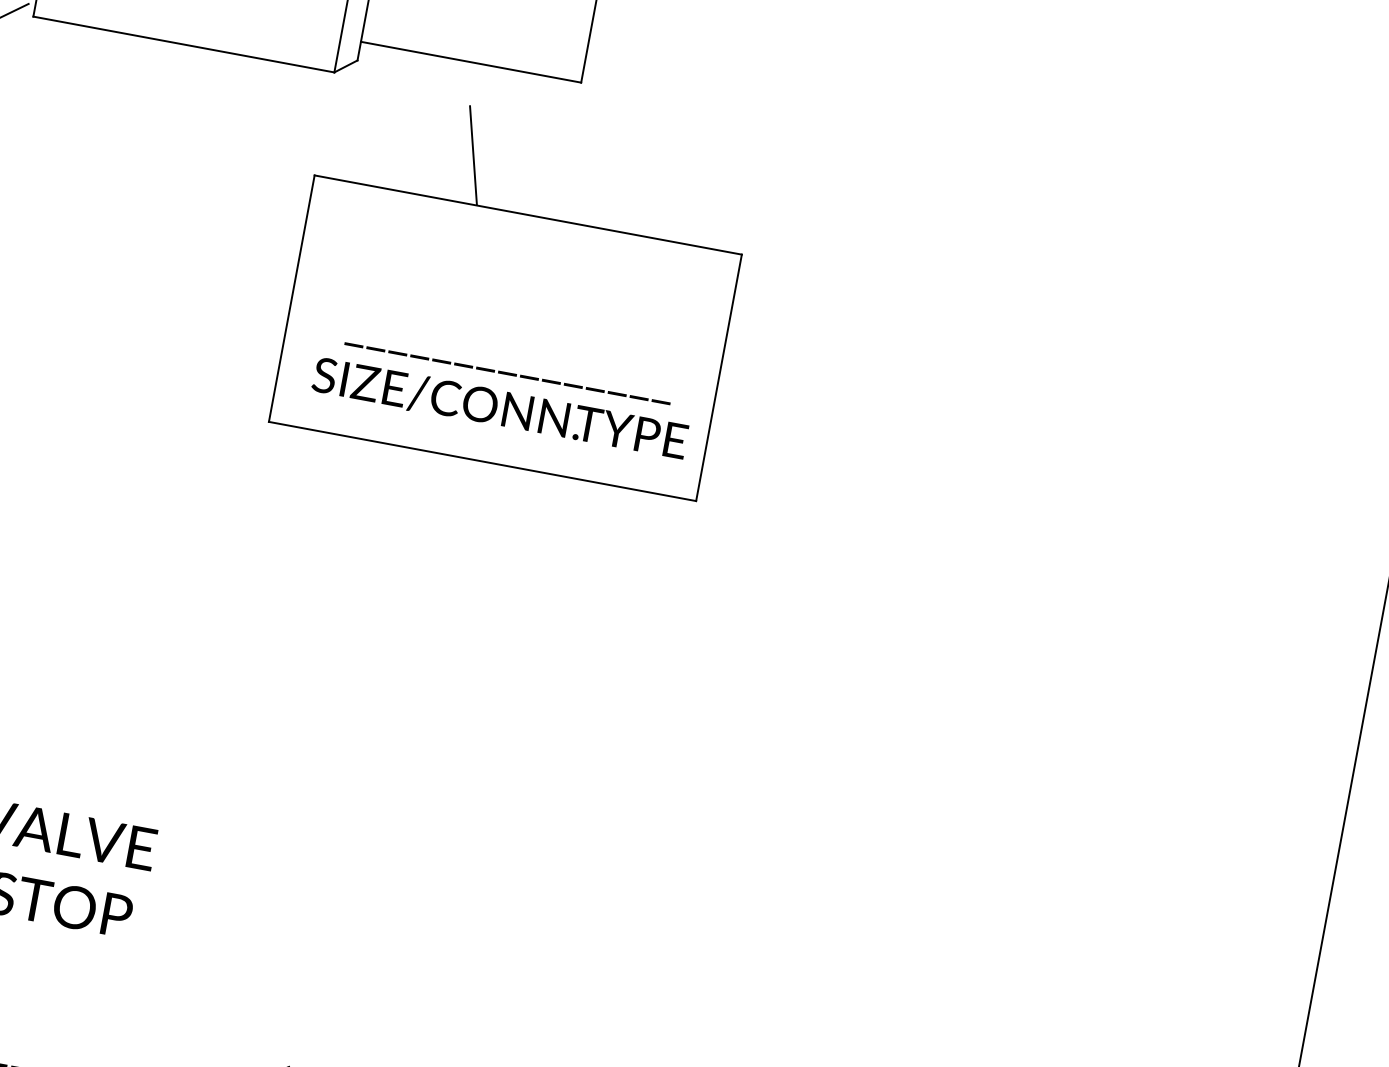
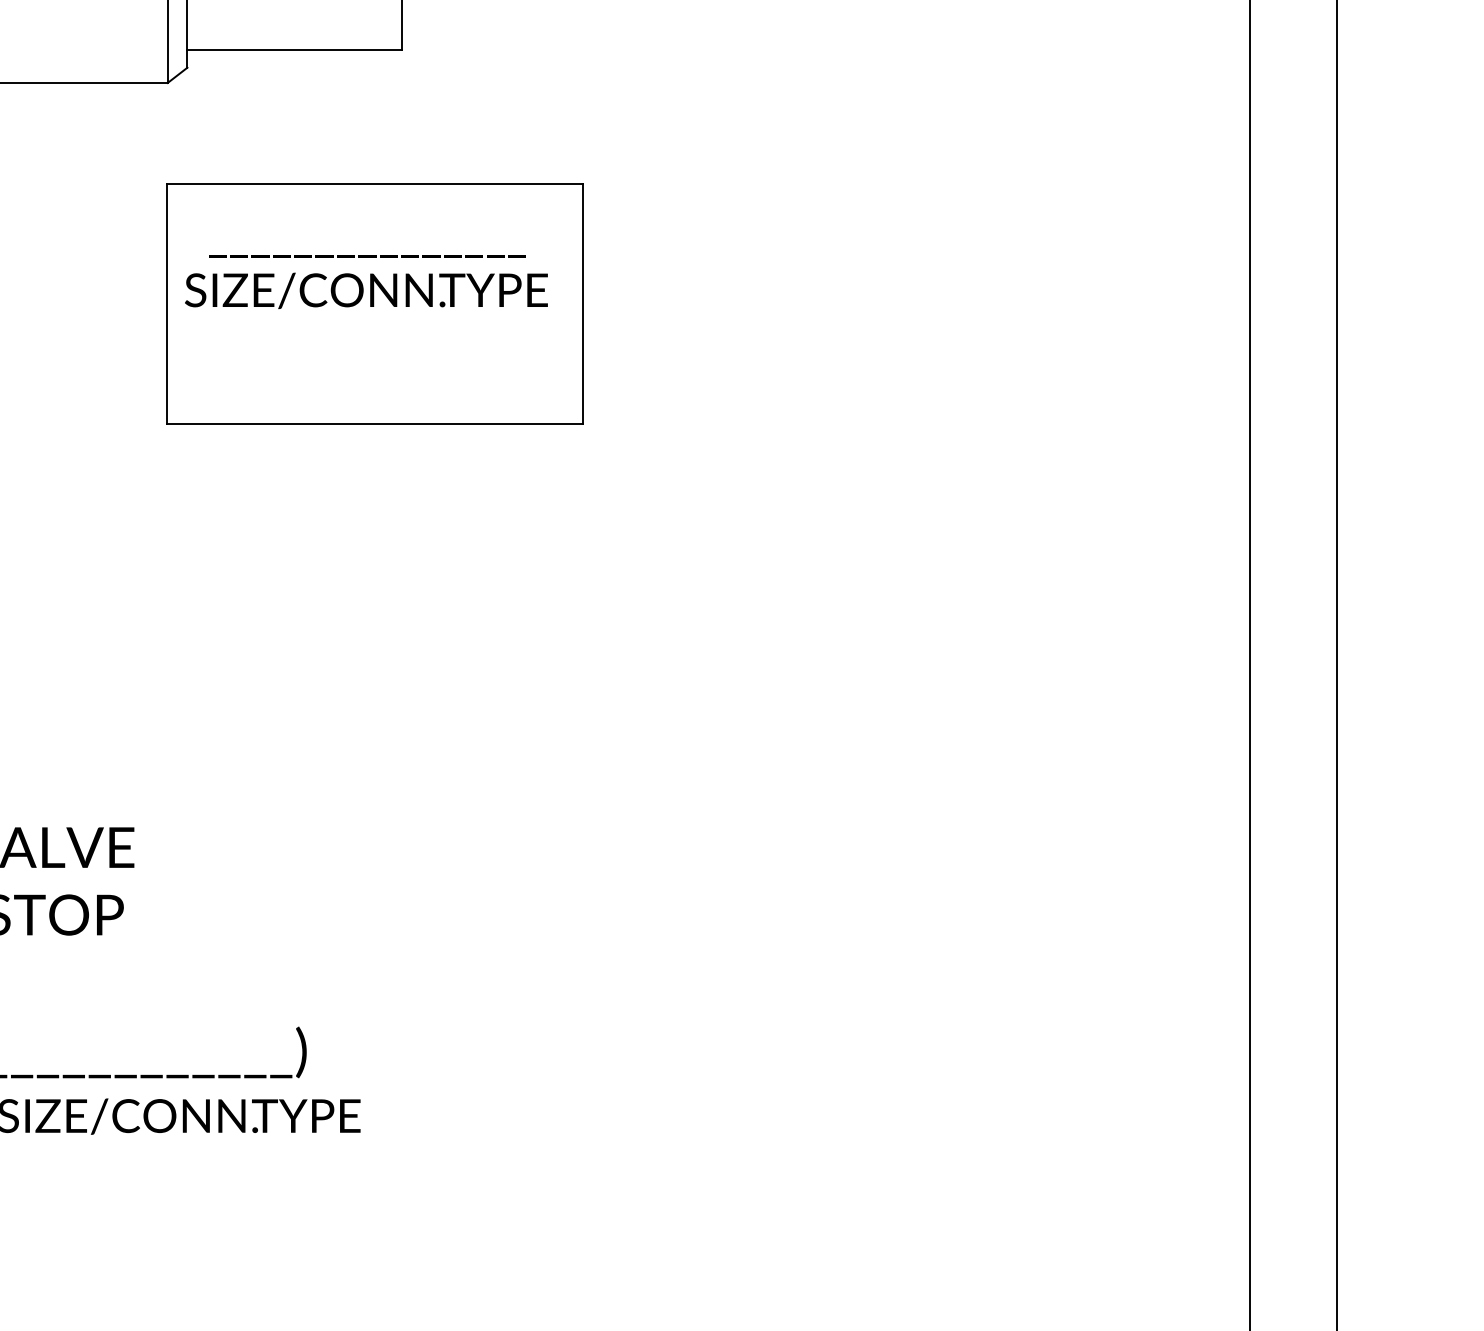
line: (472, 154) -> (312, 136), removed
text: (501, 399) -> (366, 281), moved

